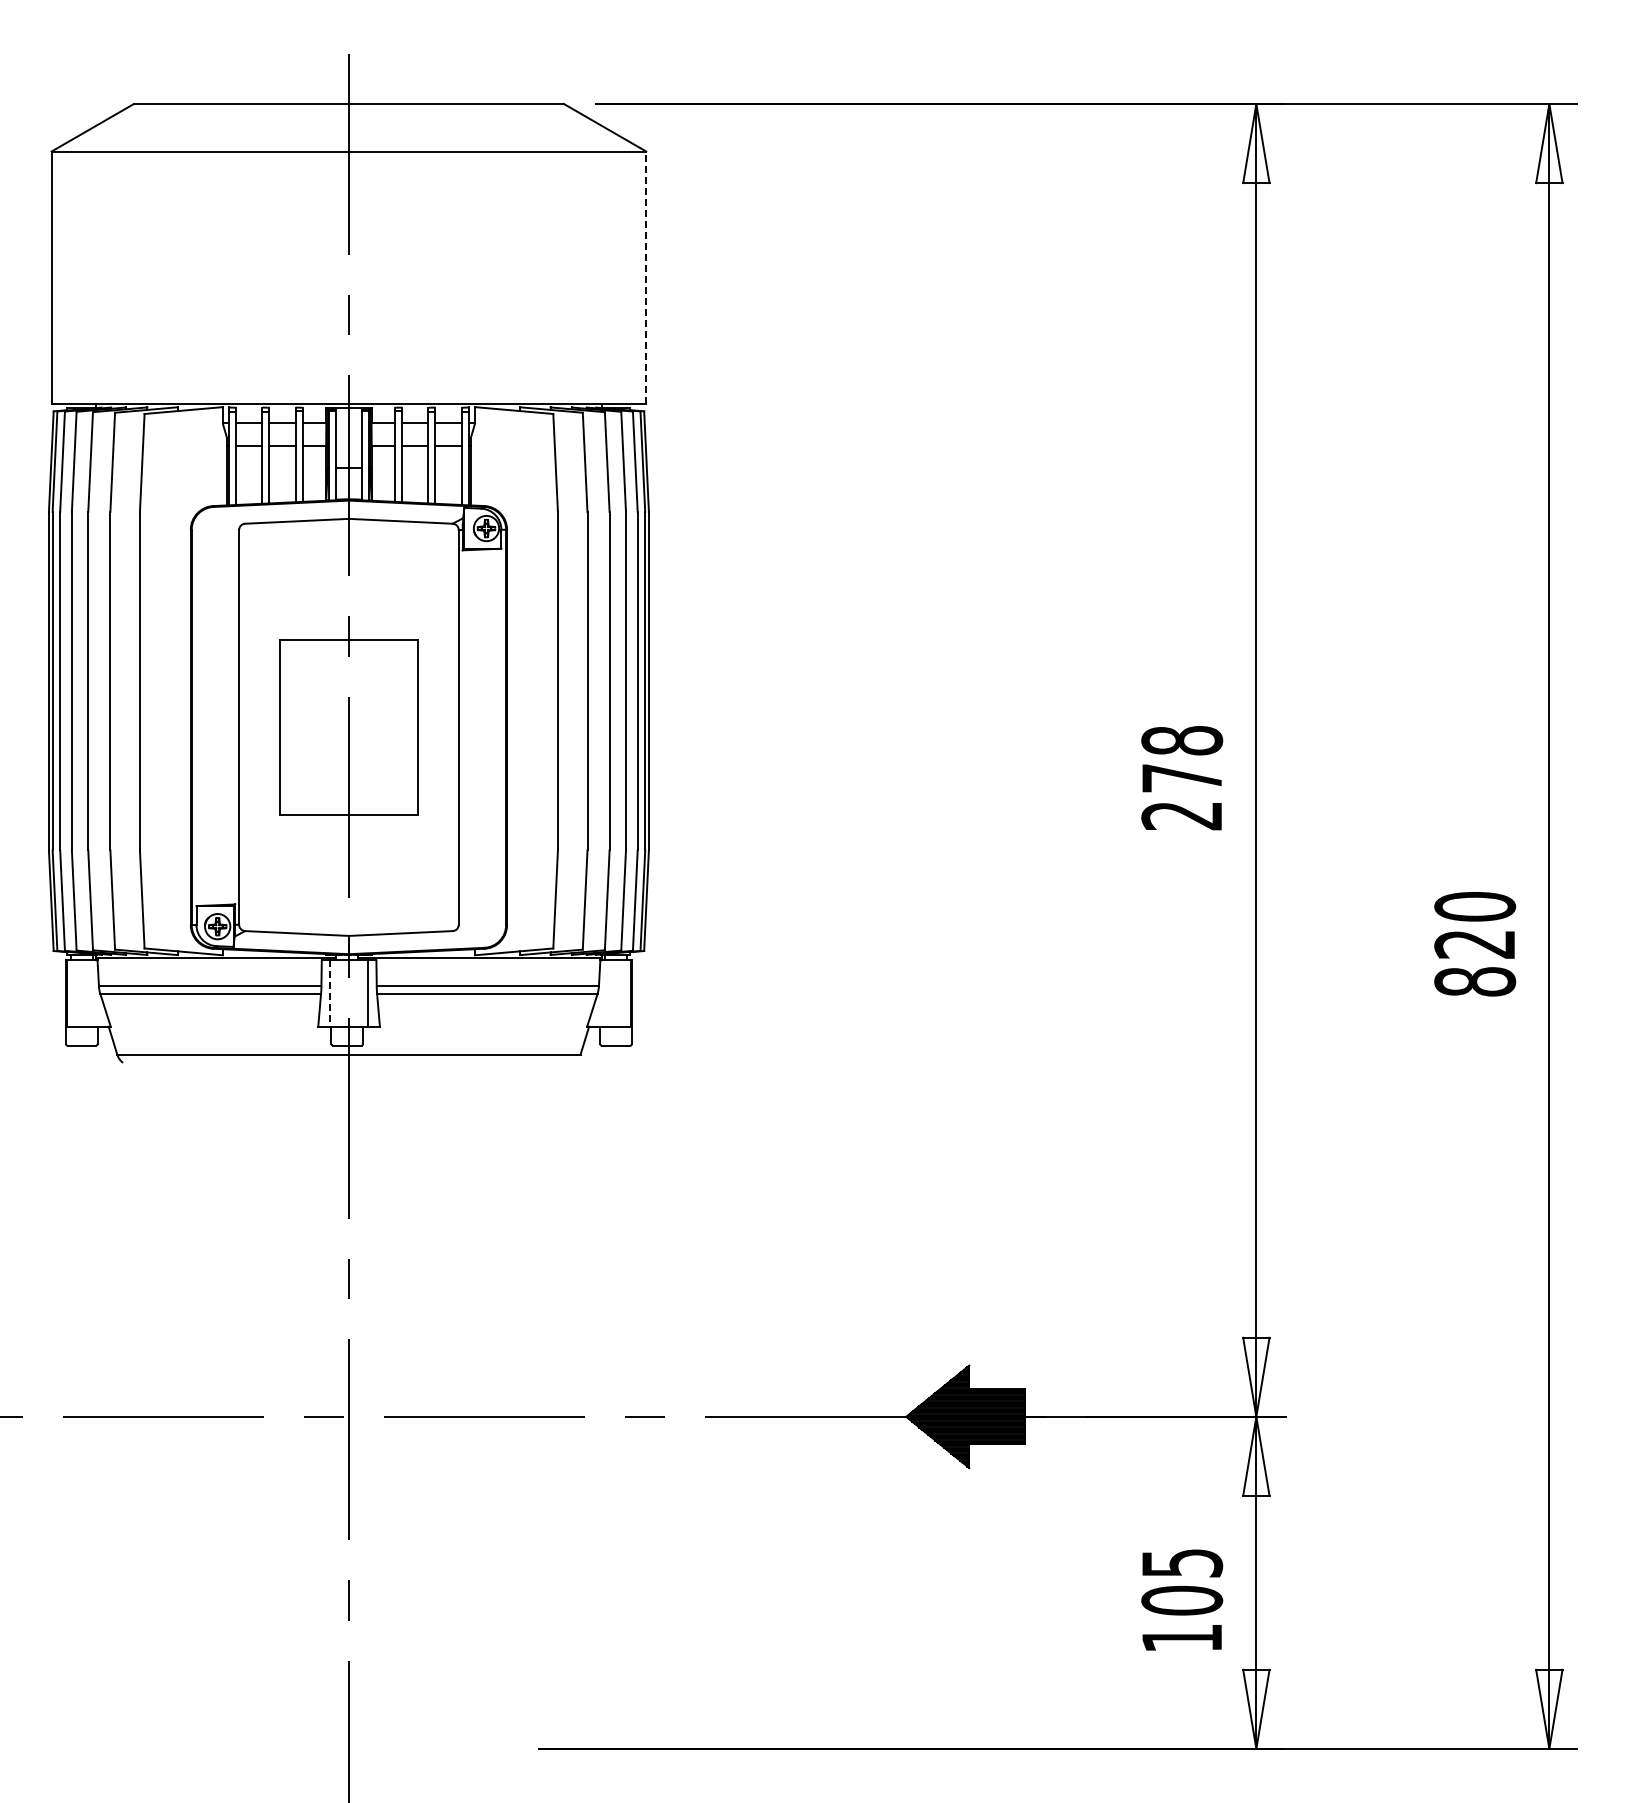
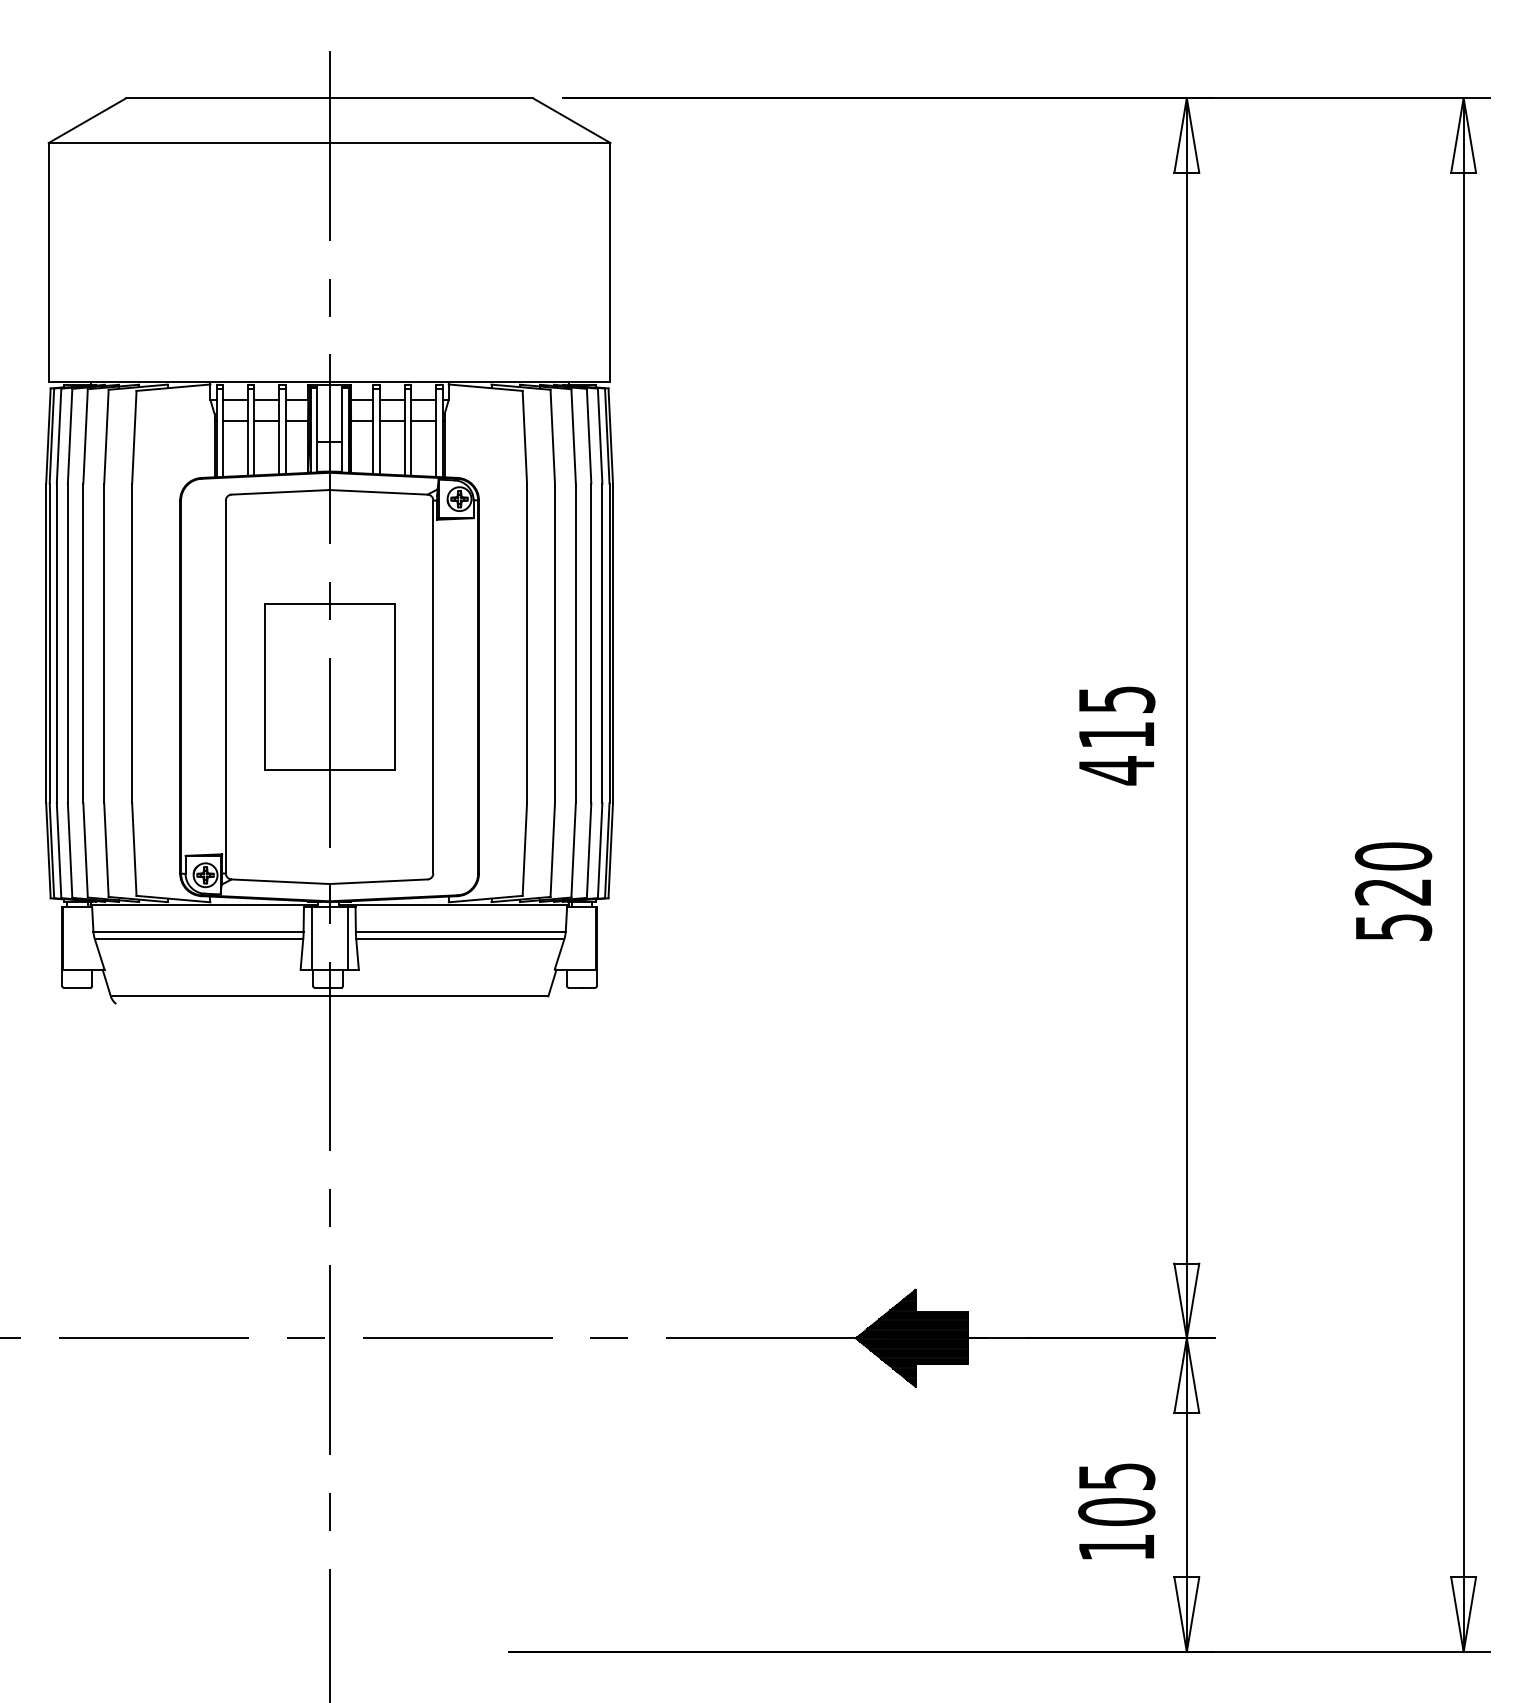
line: (646, 277) -> (610, 262), dashed -> solid
text: (1182, 778) -> (1117, 735), 278 -> 415
text: (1475, 981) -> (1393, 927), 820 -> 520
line: (330, 993) -> (312, 938), dashed -> solid

